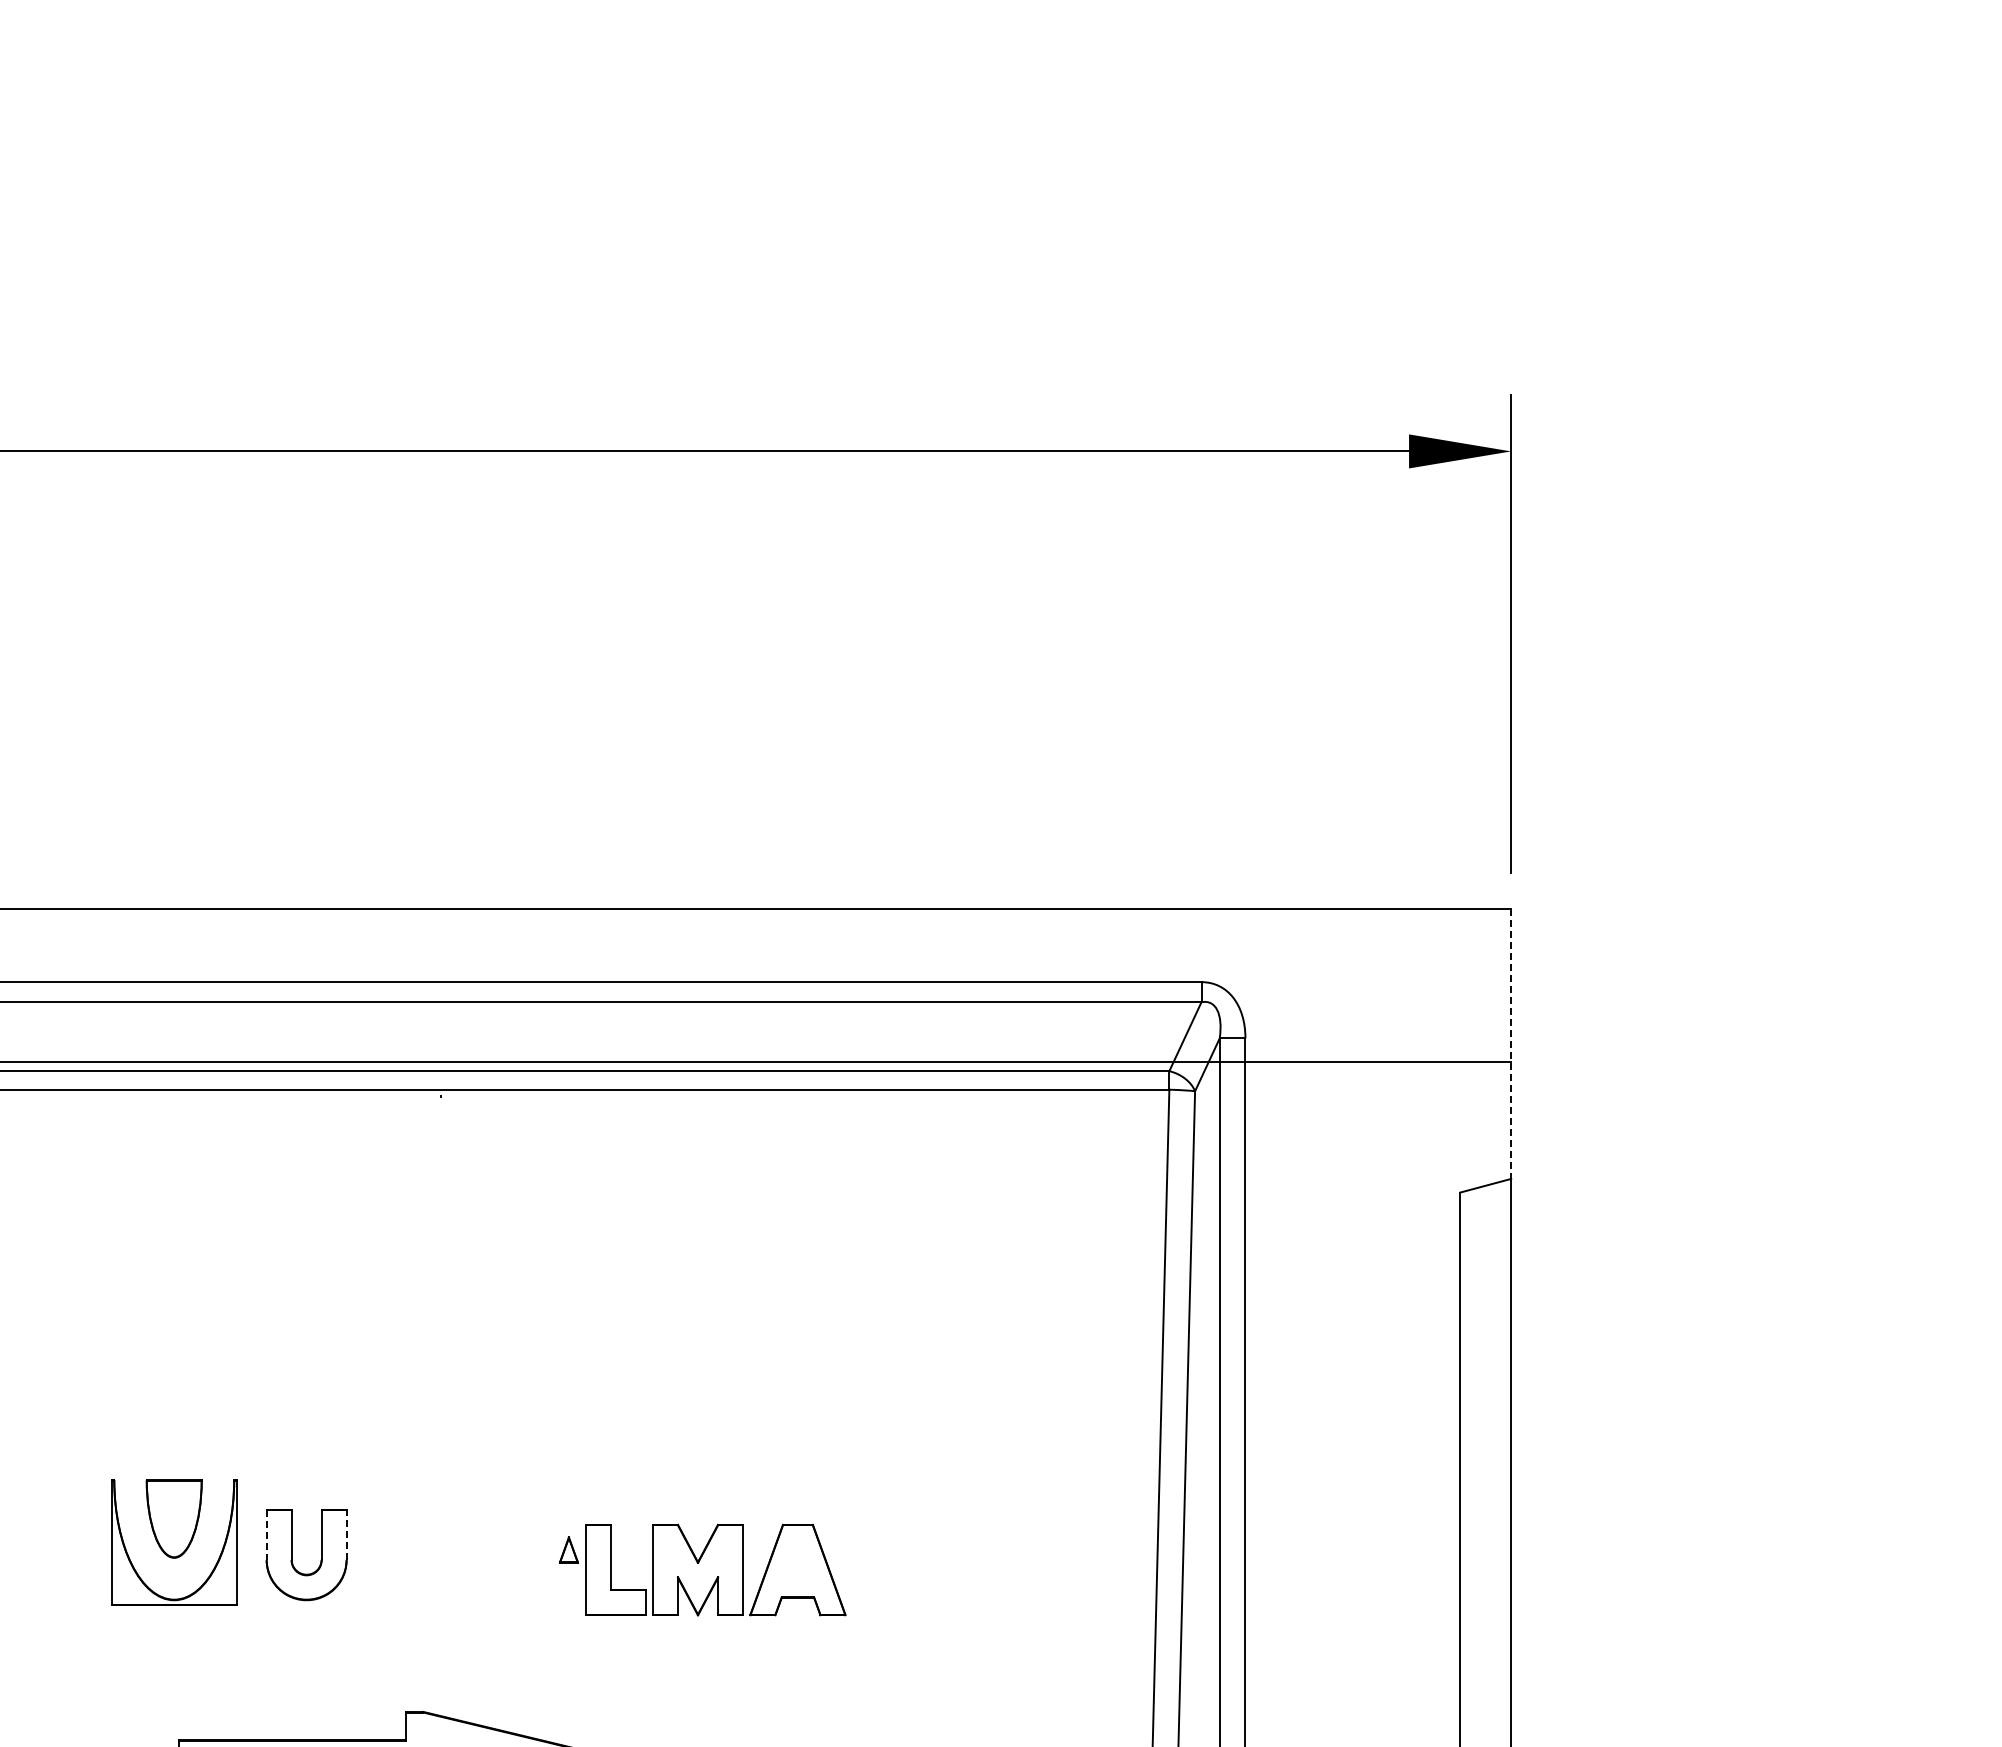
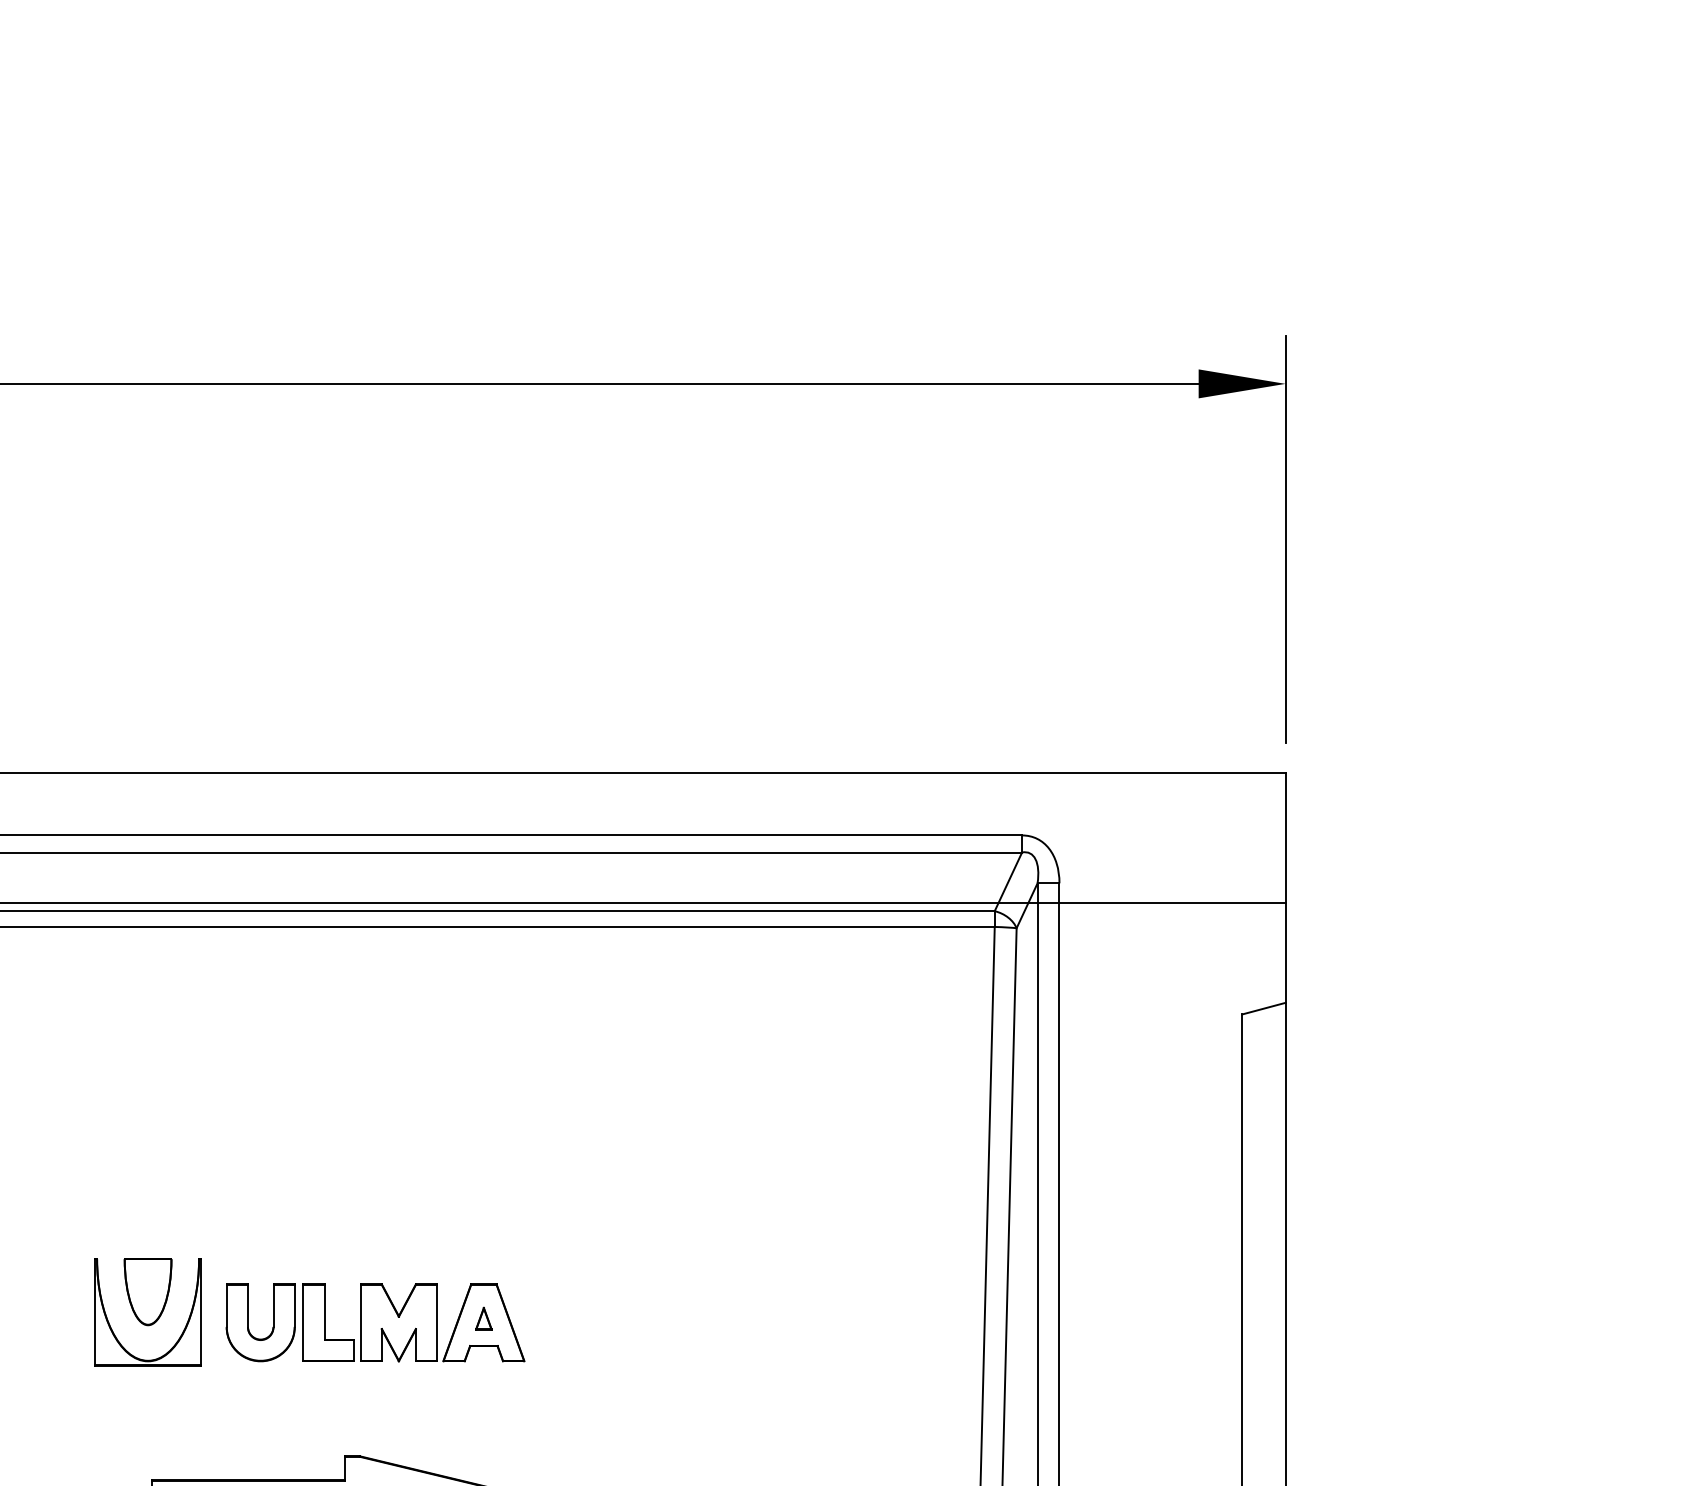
line: (1511, 1044) -> (1285, 888), dashed -> solid
line: (266, 1535) -> (226, 1306), dashed -> solid
line: (346, 1535) -> (294, 1306), dashed -> solid
part: (715, 1569) -> (413, 1322), moved

